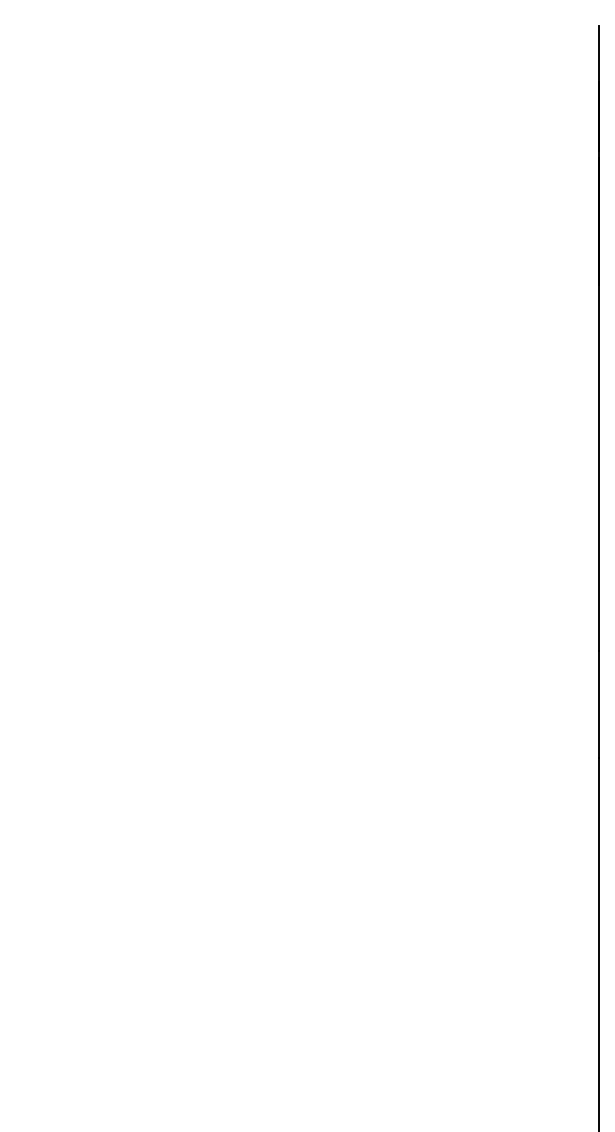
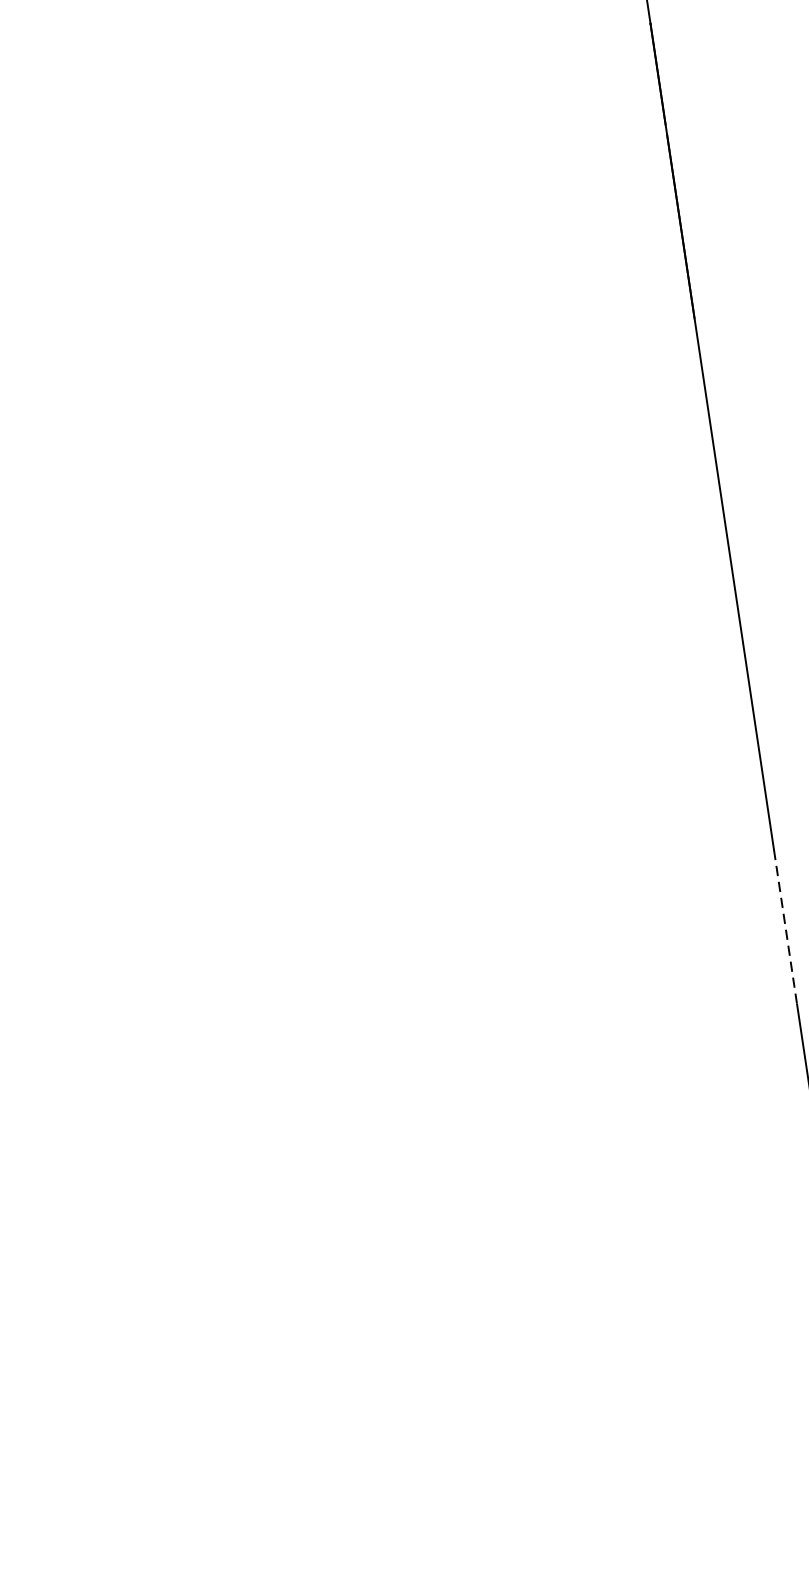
line: (598, 705) -> (785, 928), solid -> dashed

